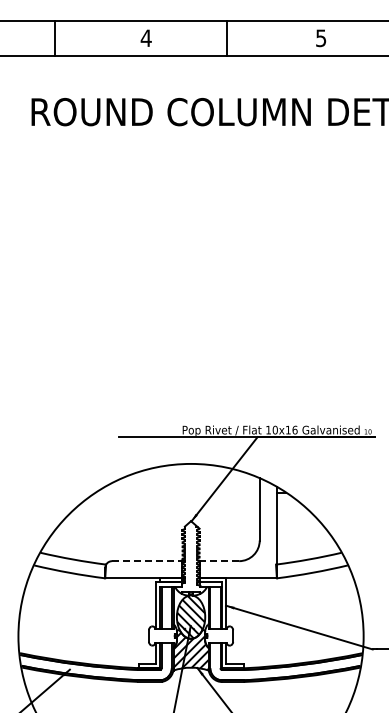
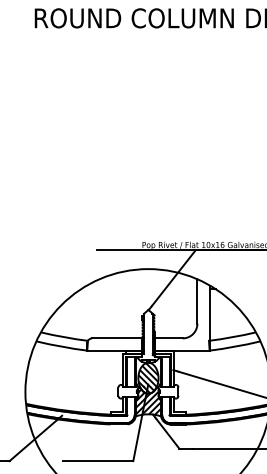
line: (148, 561) -> (118, 338), dashed -> solid
line: (219, 561) -> (168, 338), dashed -> solid

